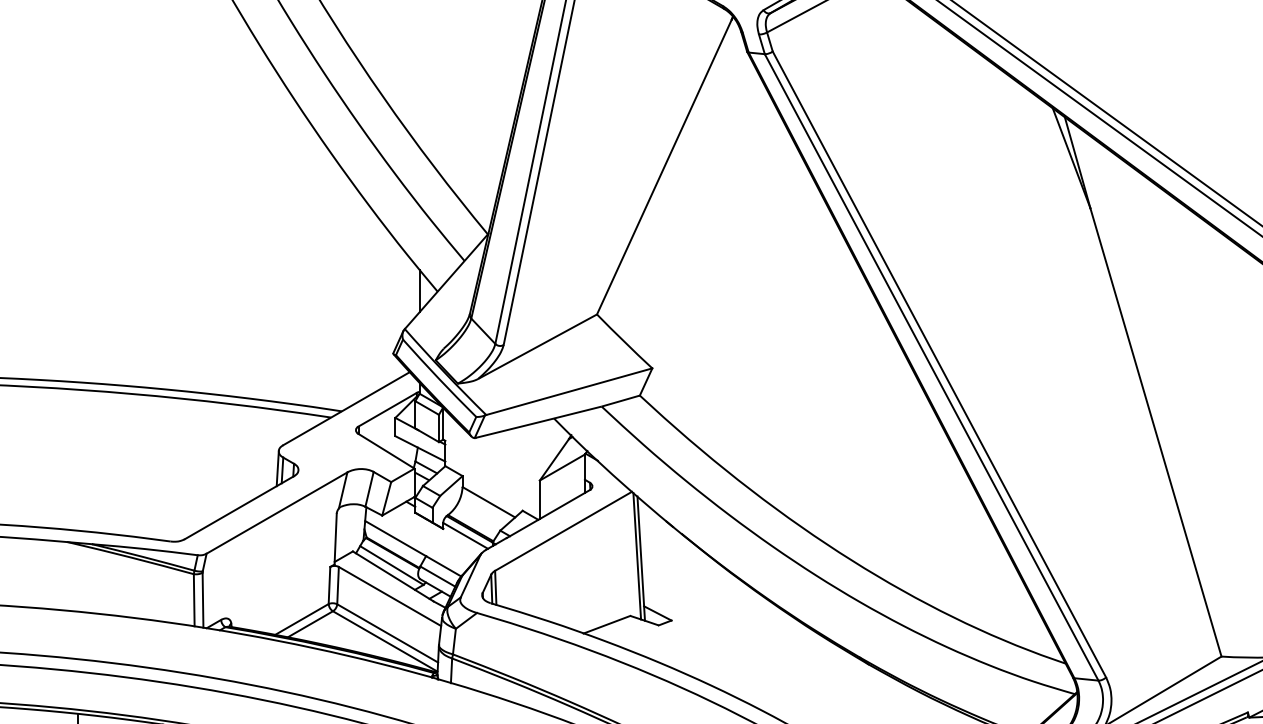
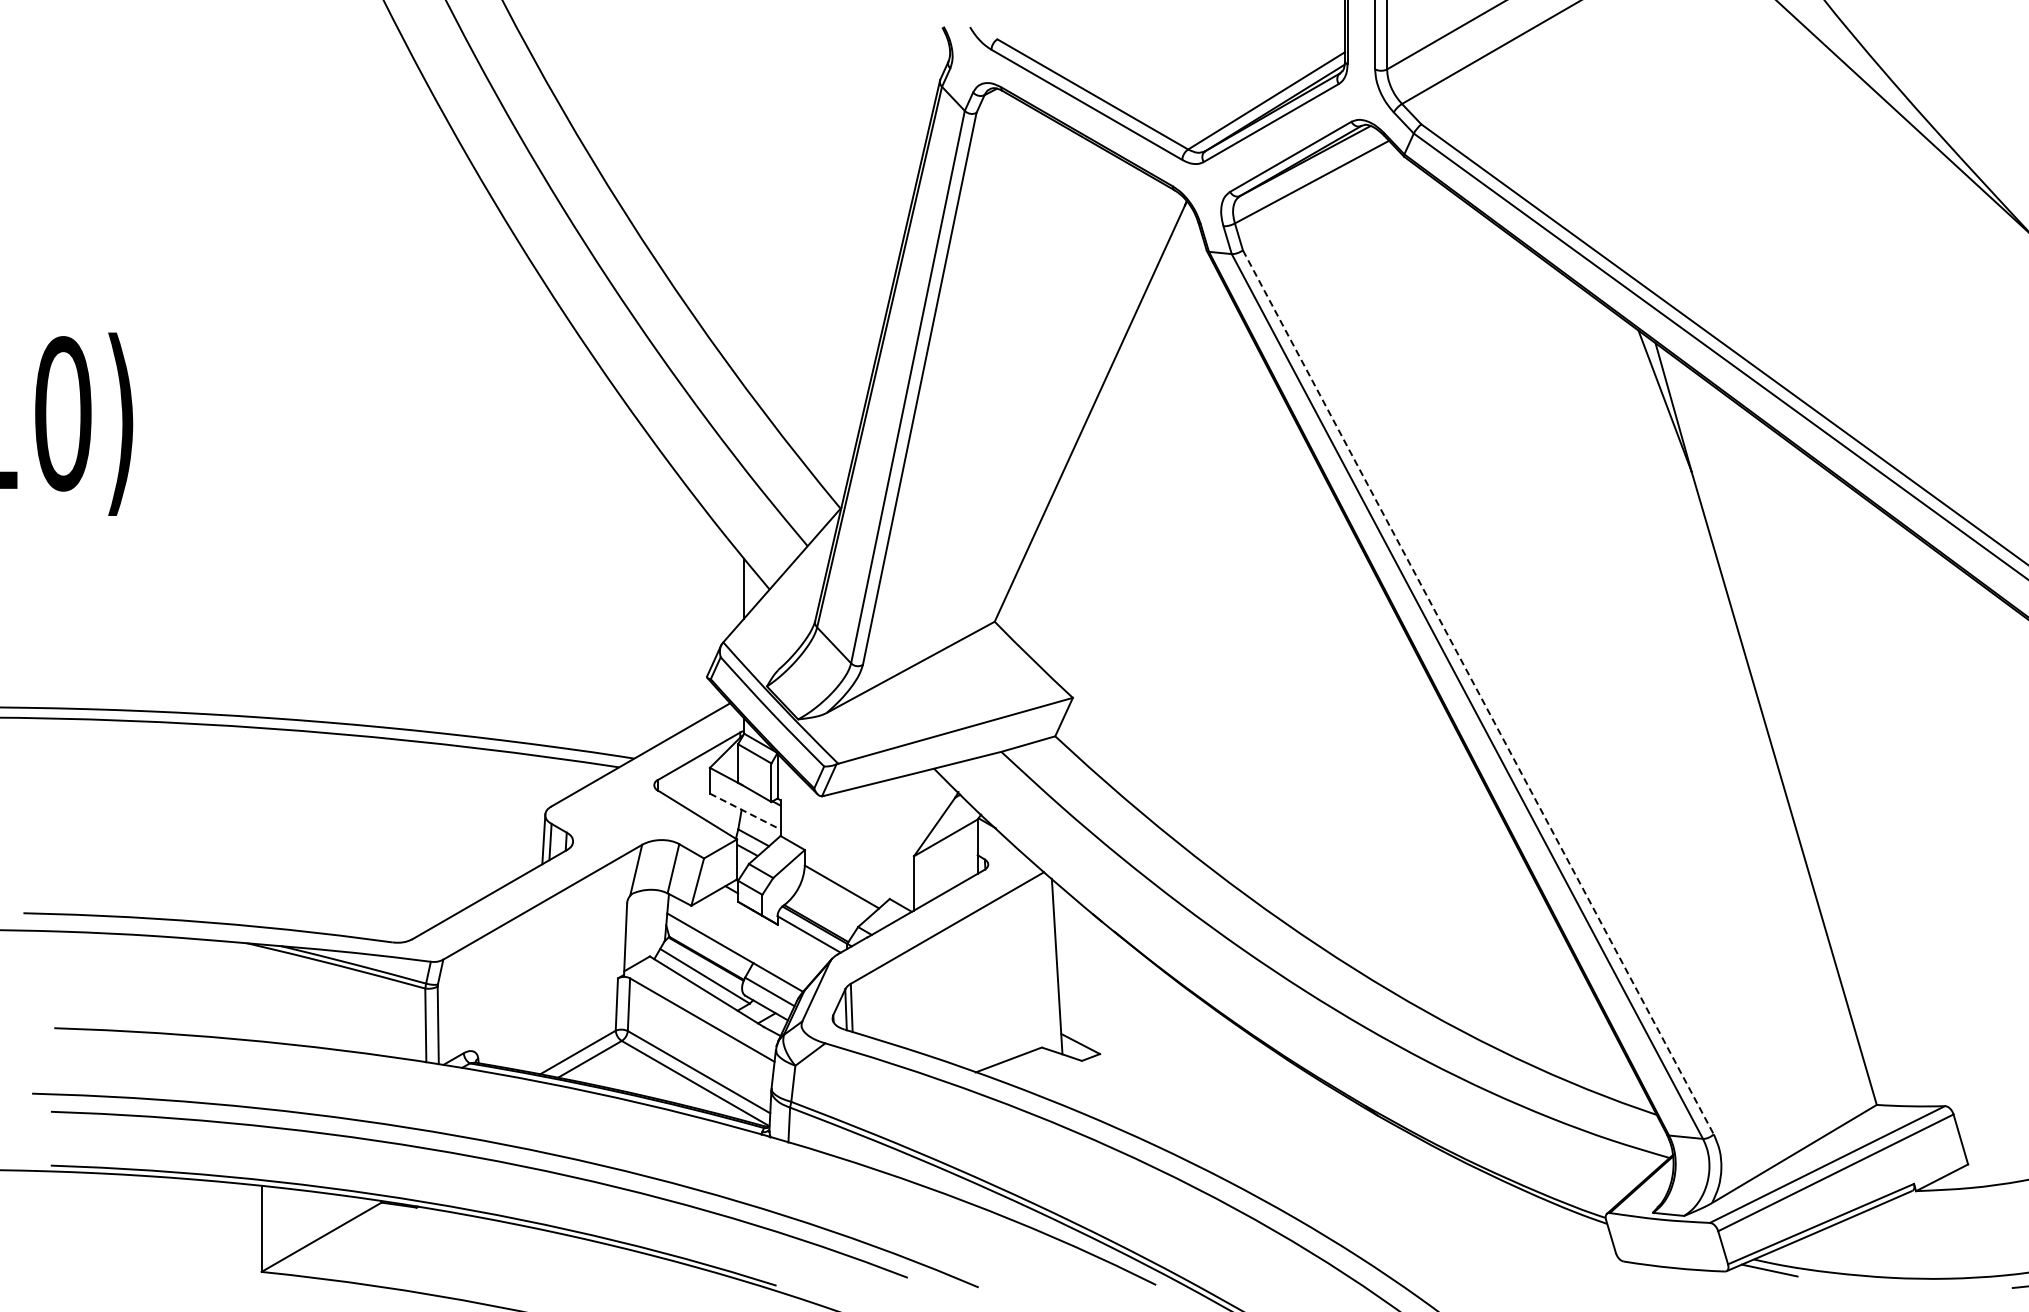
line: (939, 364) -> (1478, 692), solid -> dashed
line: (420, 448) -> (745, 811), solid -> dashed
line: (637, 555) -> (1051, 962), removed

